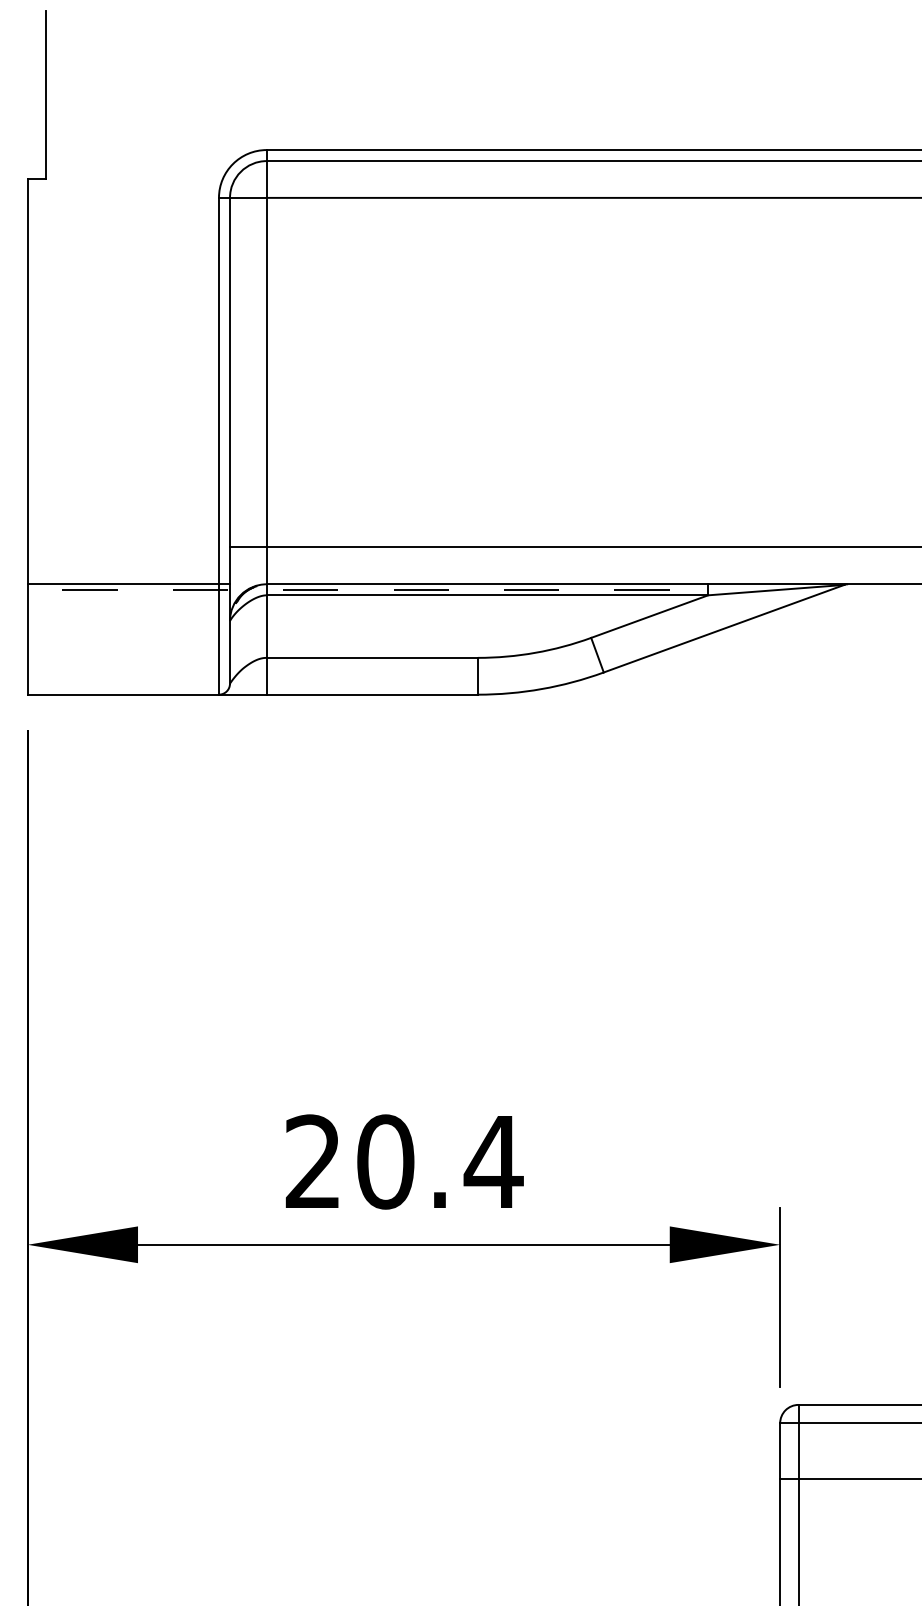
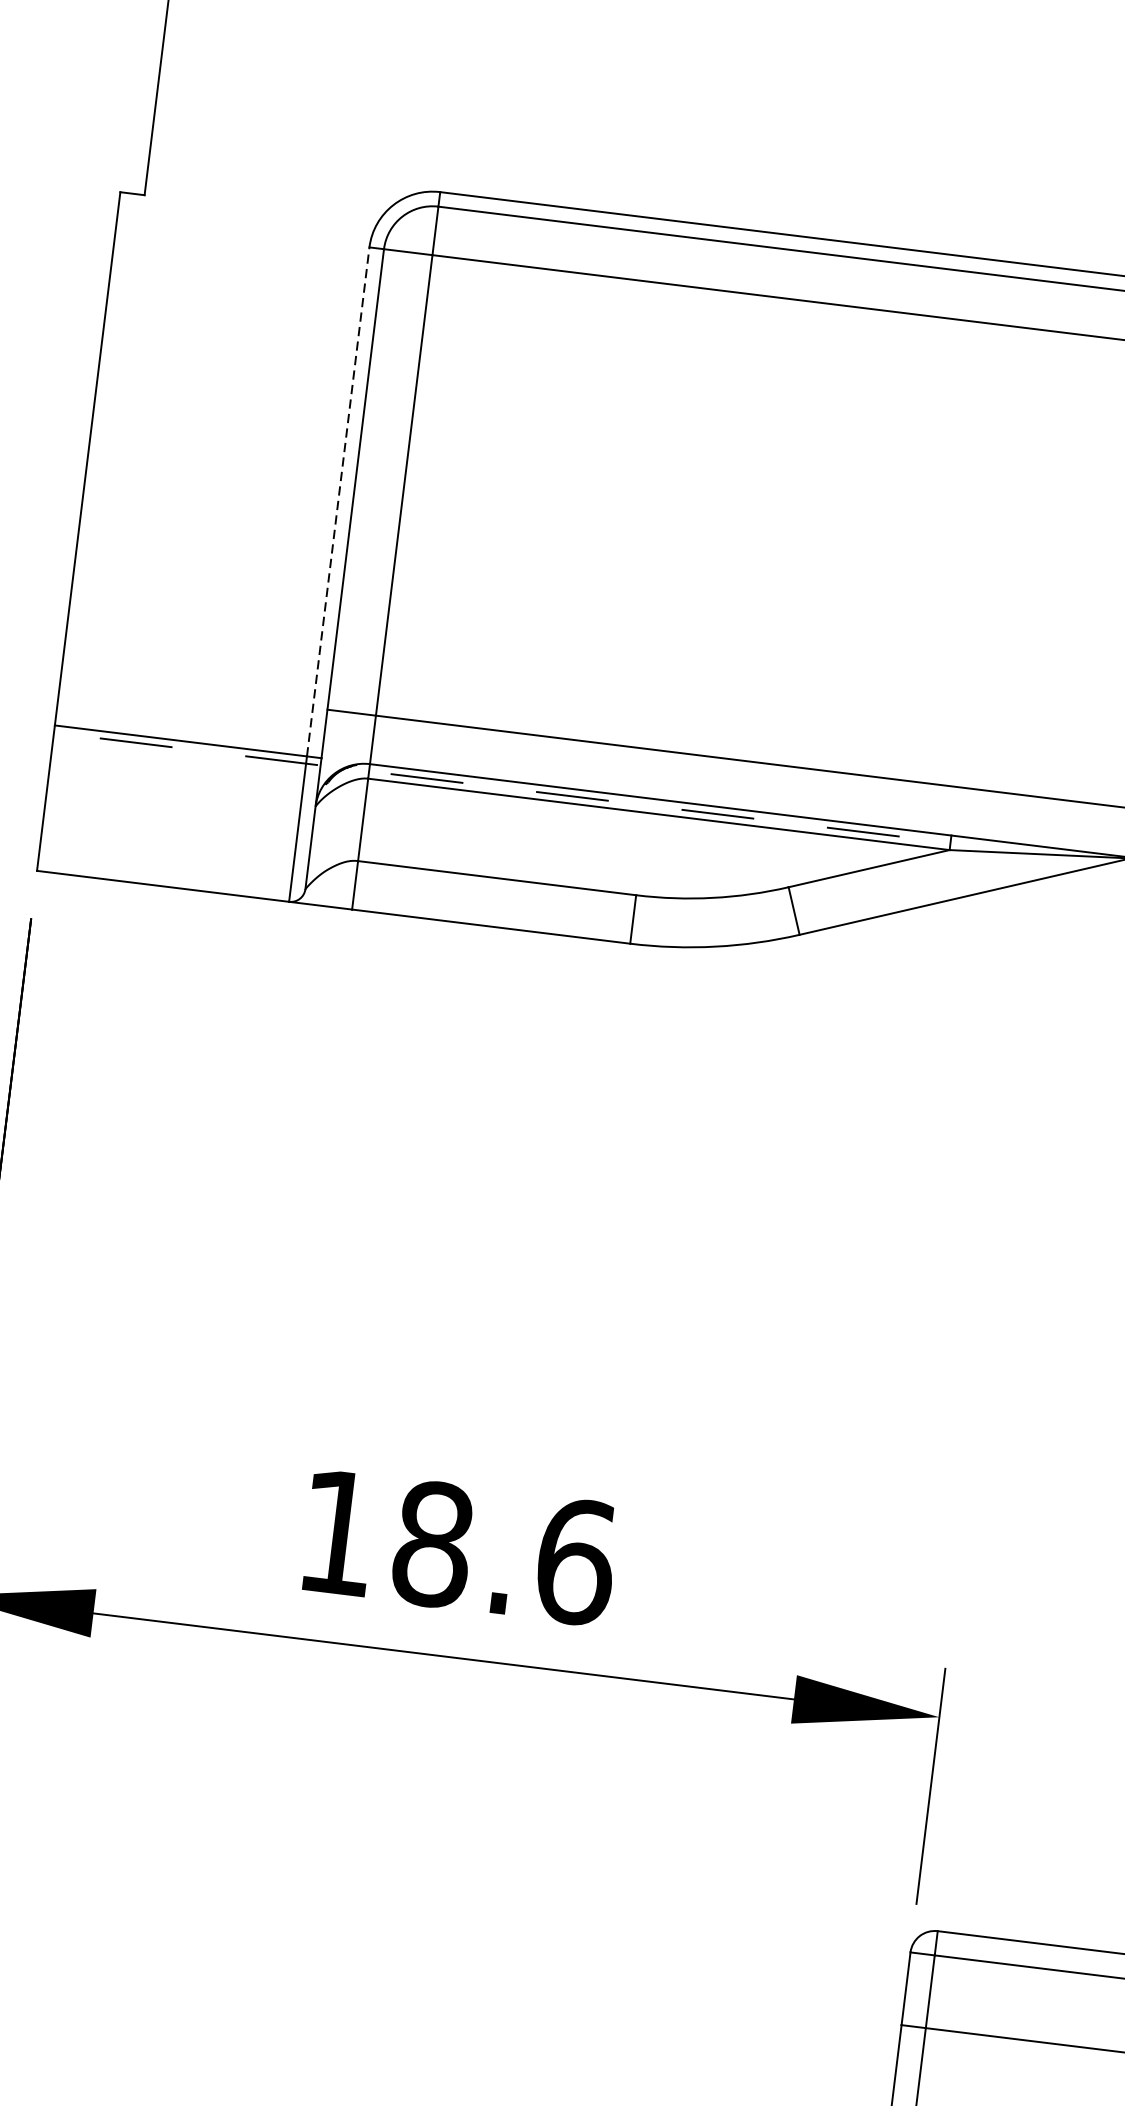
line: (218, 390) -> (337, 501), solid -> dashed
text: (404, 1161) -> (457, 1546), 20.4 -> 18.6

